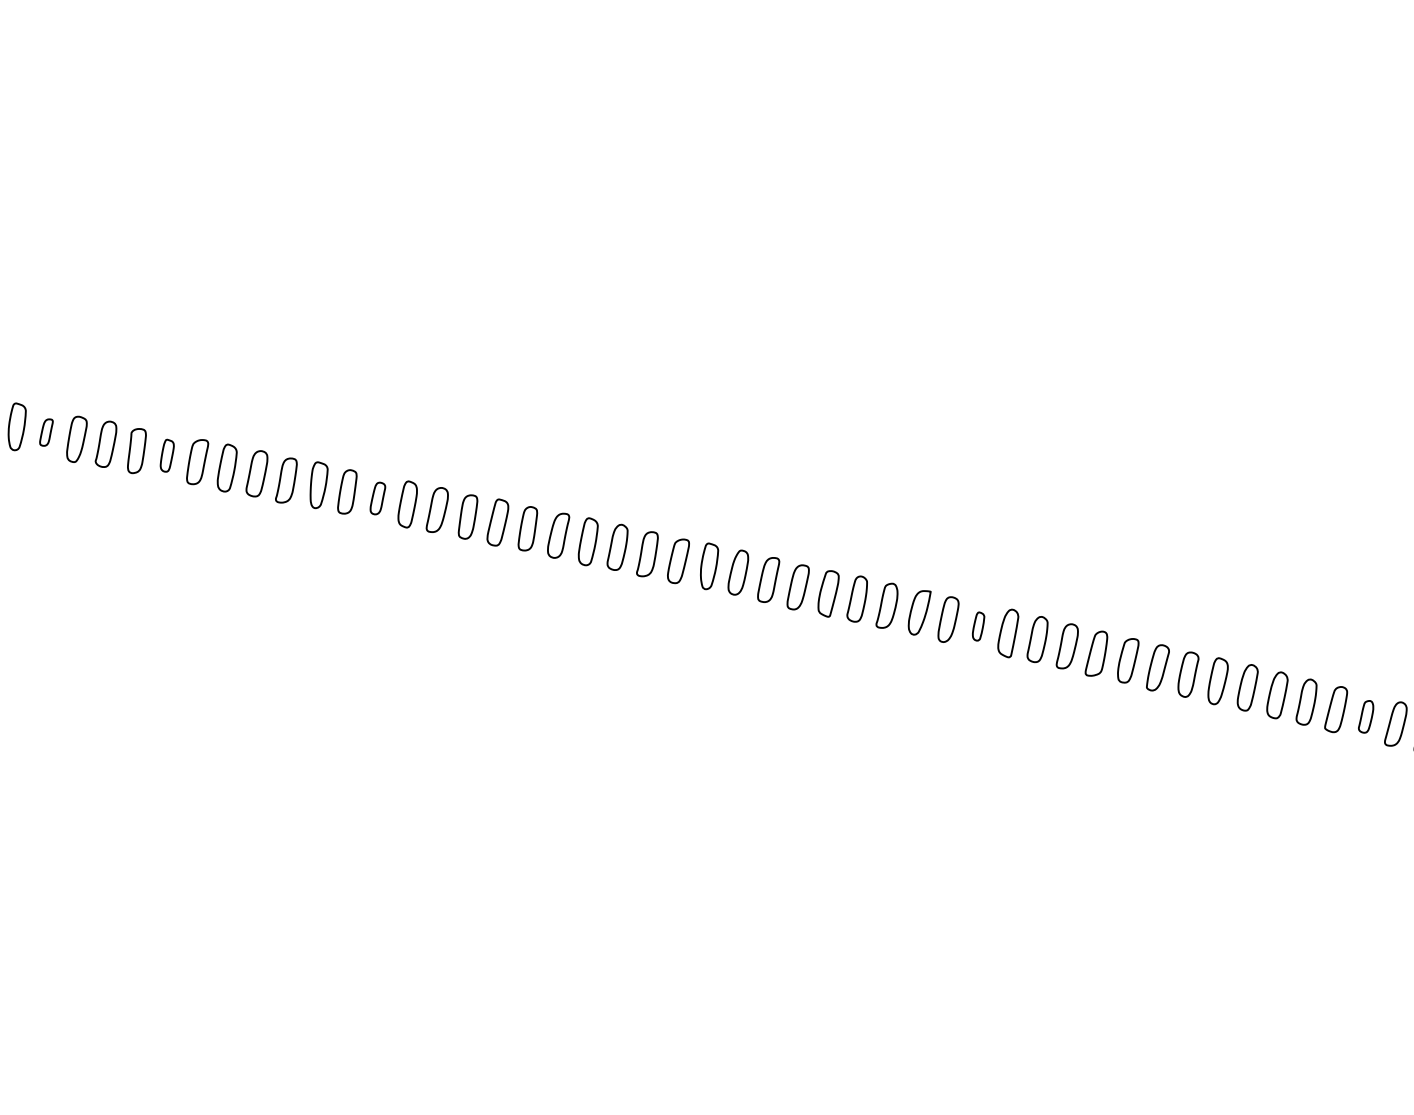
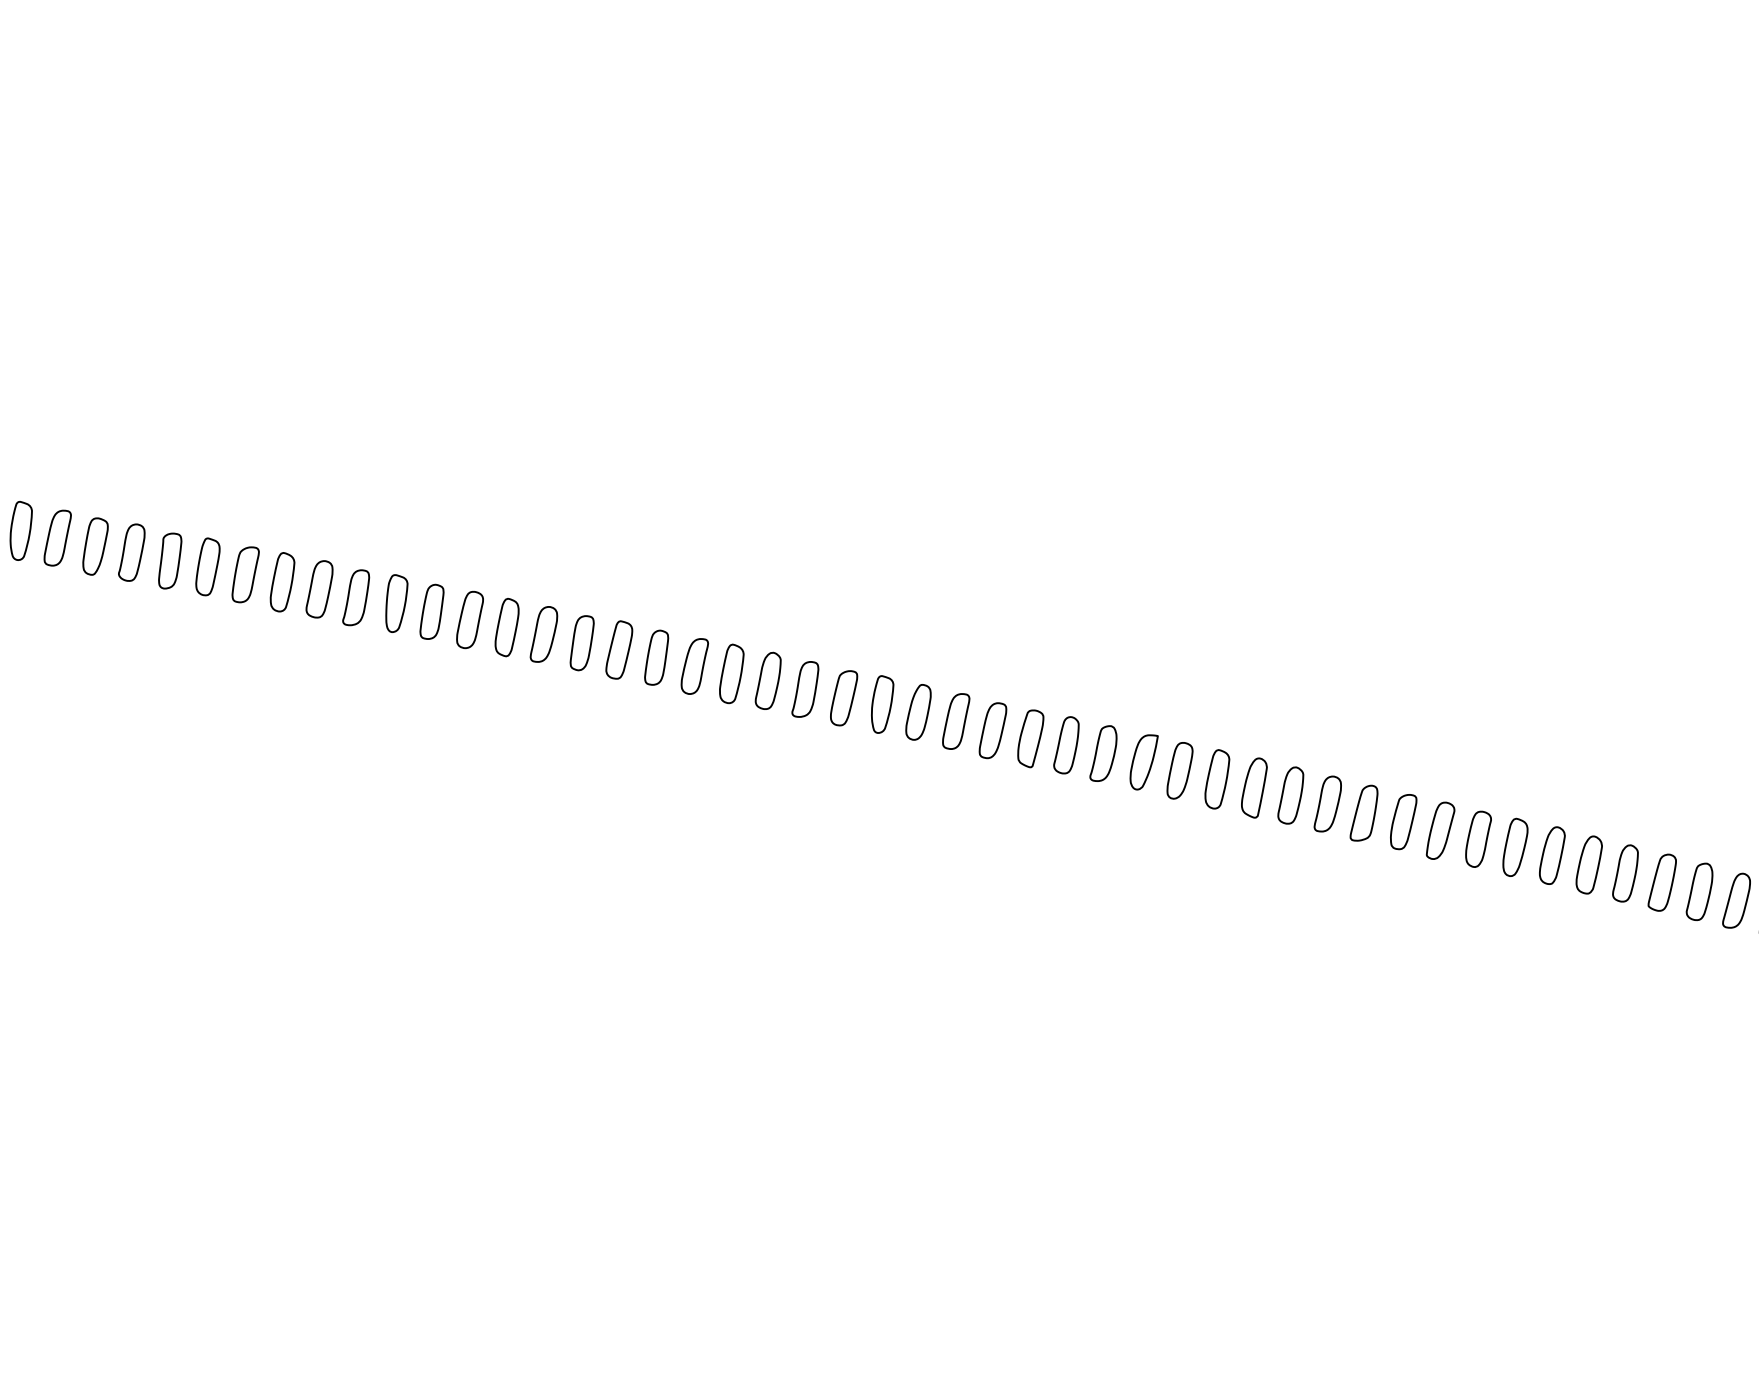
part: (46, 432) -> (57, 537), size x1.67
part: (166, 455) -> (207, 566), size x1.43
part: (377, 498) -> (469, 620), size x1.43
part: (978, 626) -> (1217, 779), size x1.67
part: (1366, 716) -> (1699, 891), size x1.43

